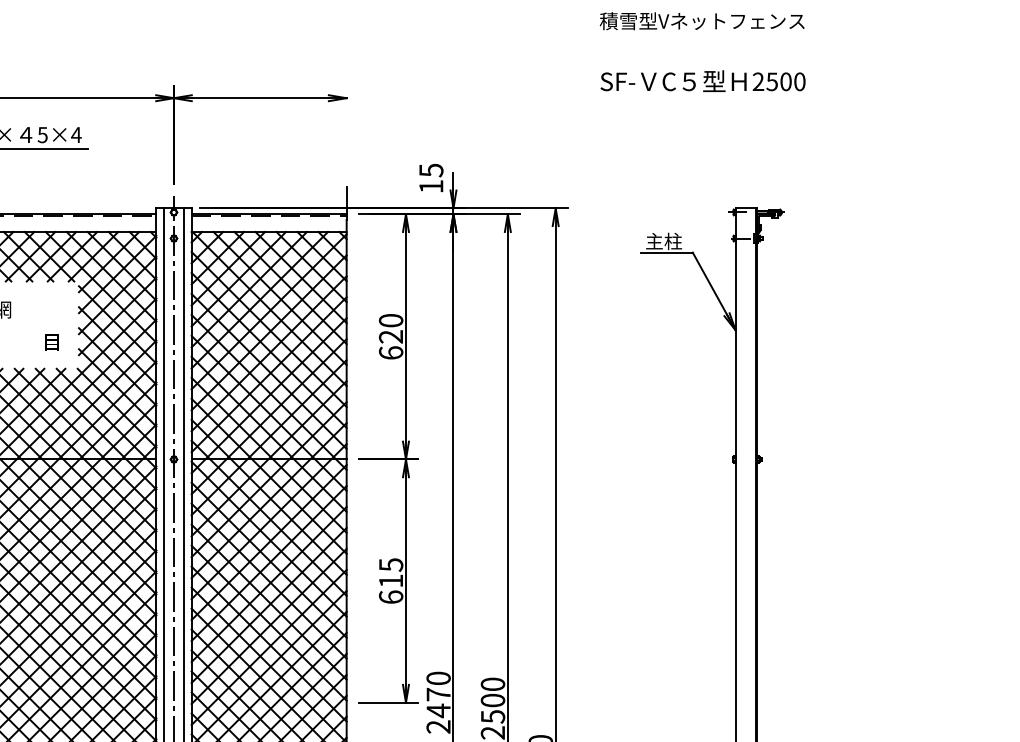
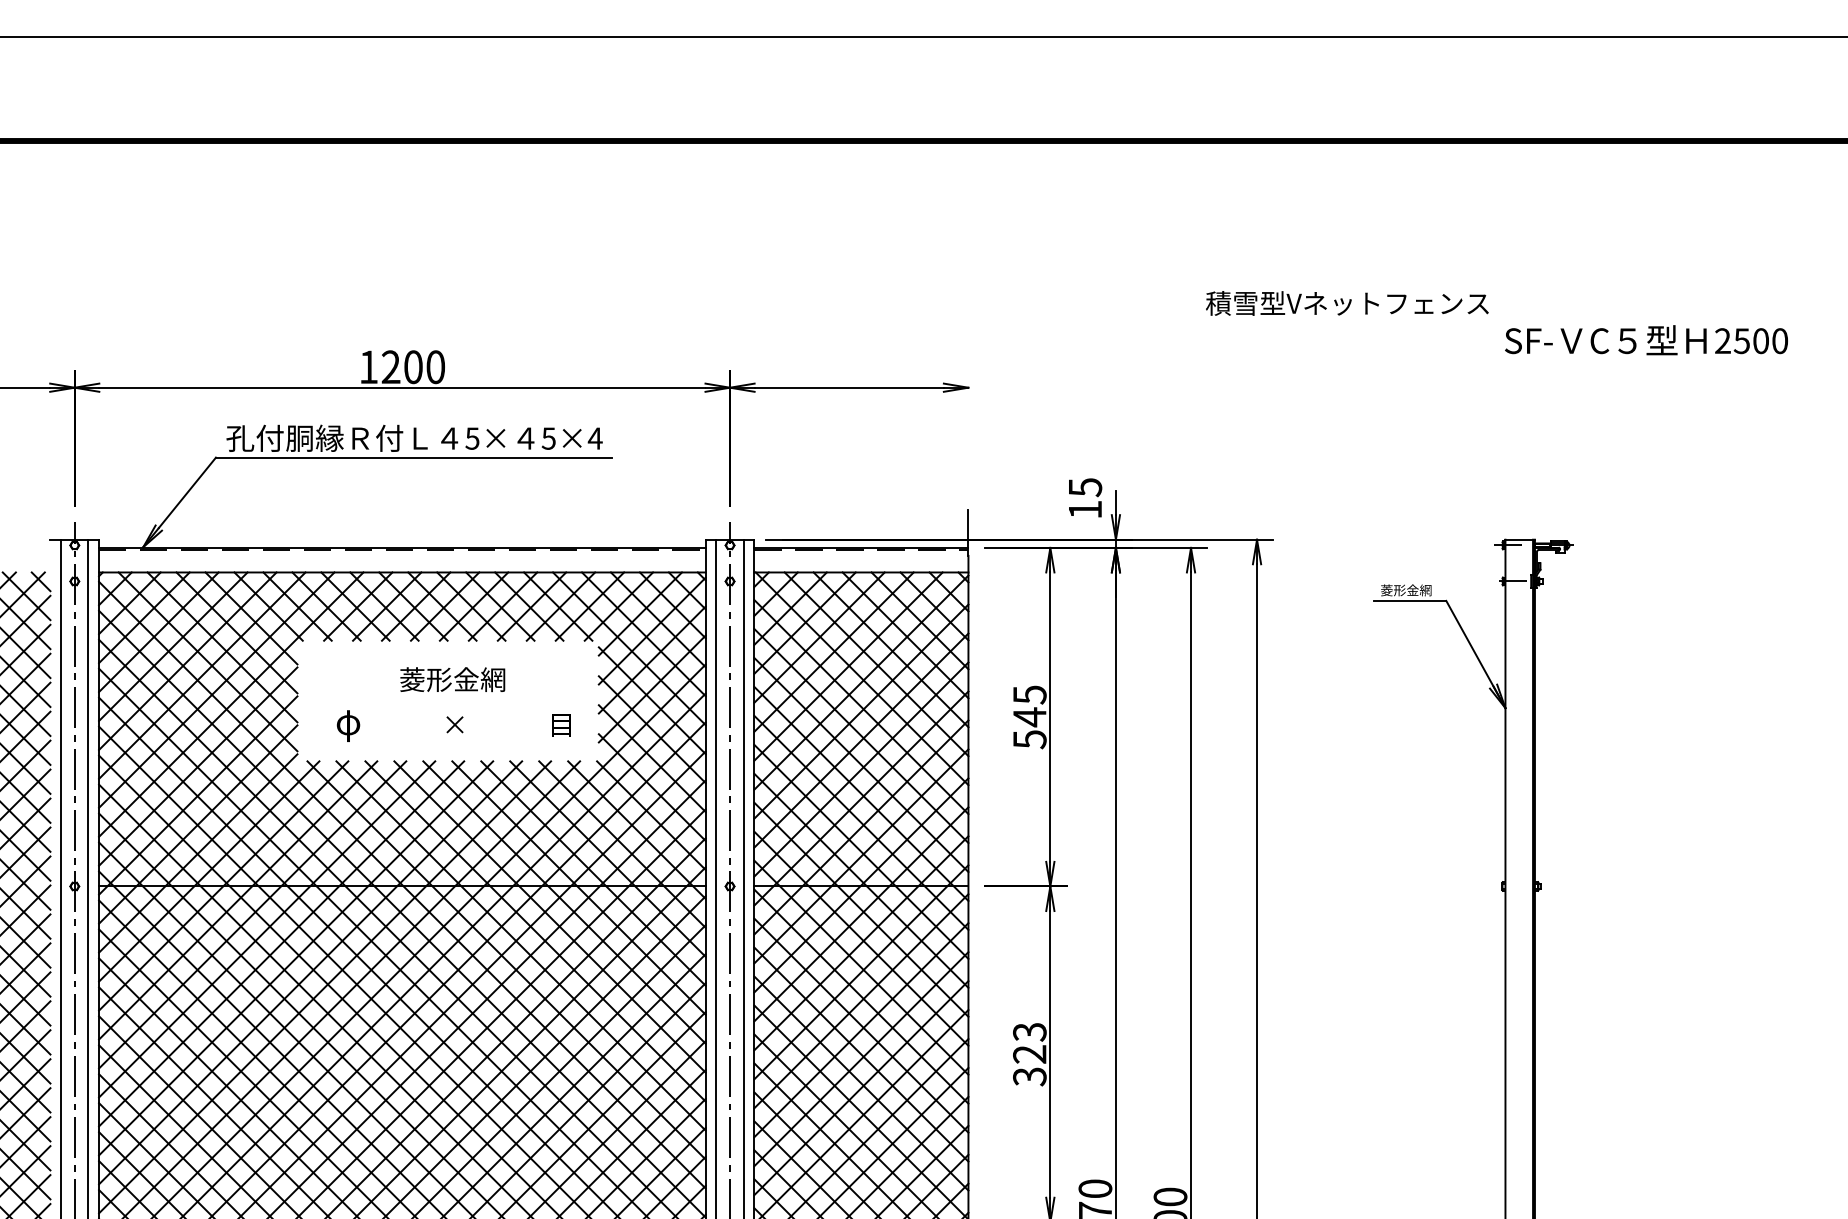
text: (702, 21) -> (1347, 303), moved
text: (703, 81) -> (1646, 340), moved
text: (663, 241) -> (1406, 585), 主柱 -> 菱形金網
text: (390, 337) -> (1029, 717), 620 -> 545
text: (390, 581) -> (1029, 1054), 615 -> 323

